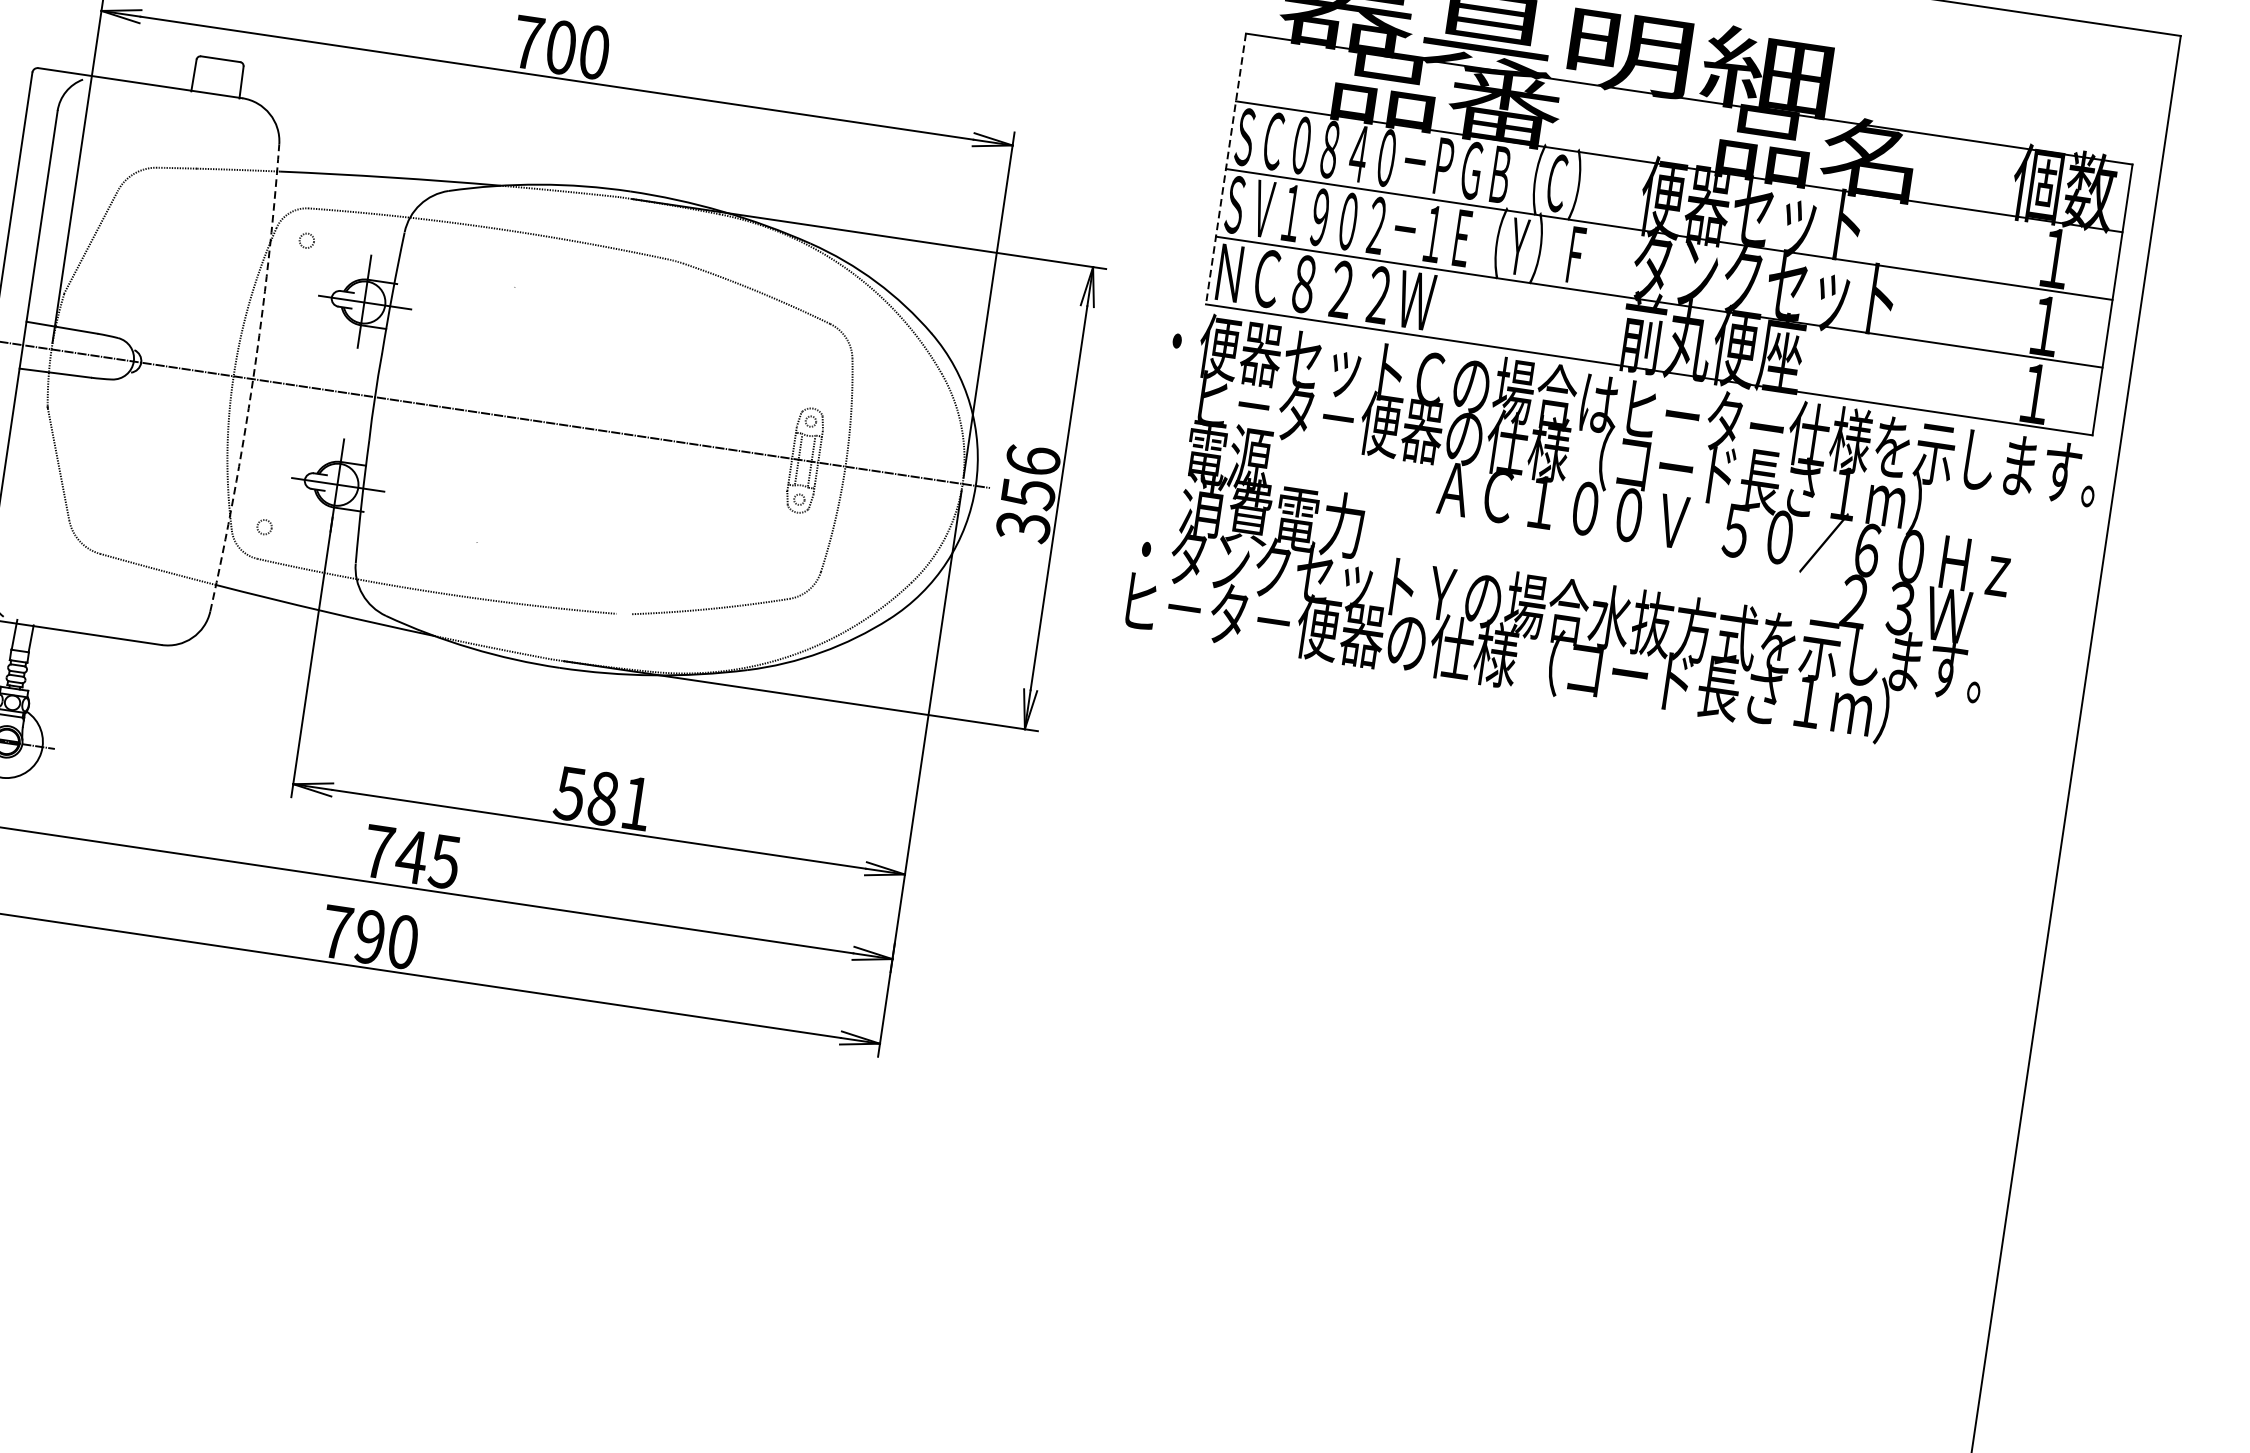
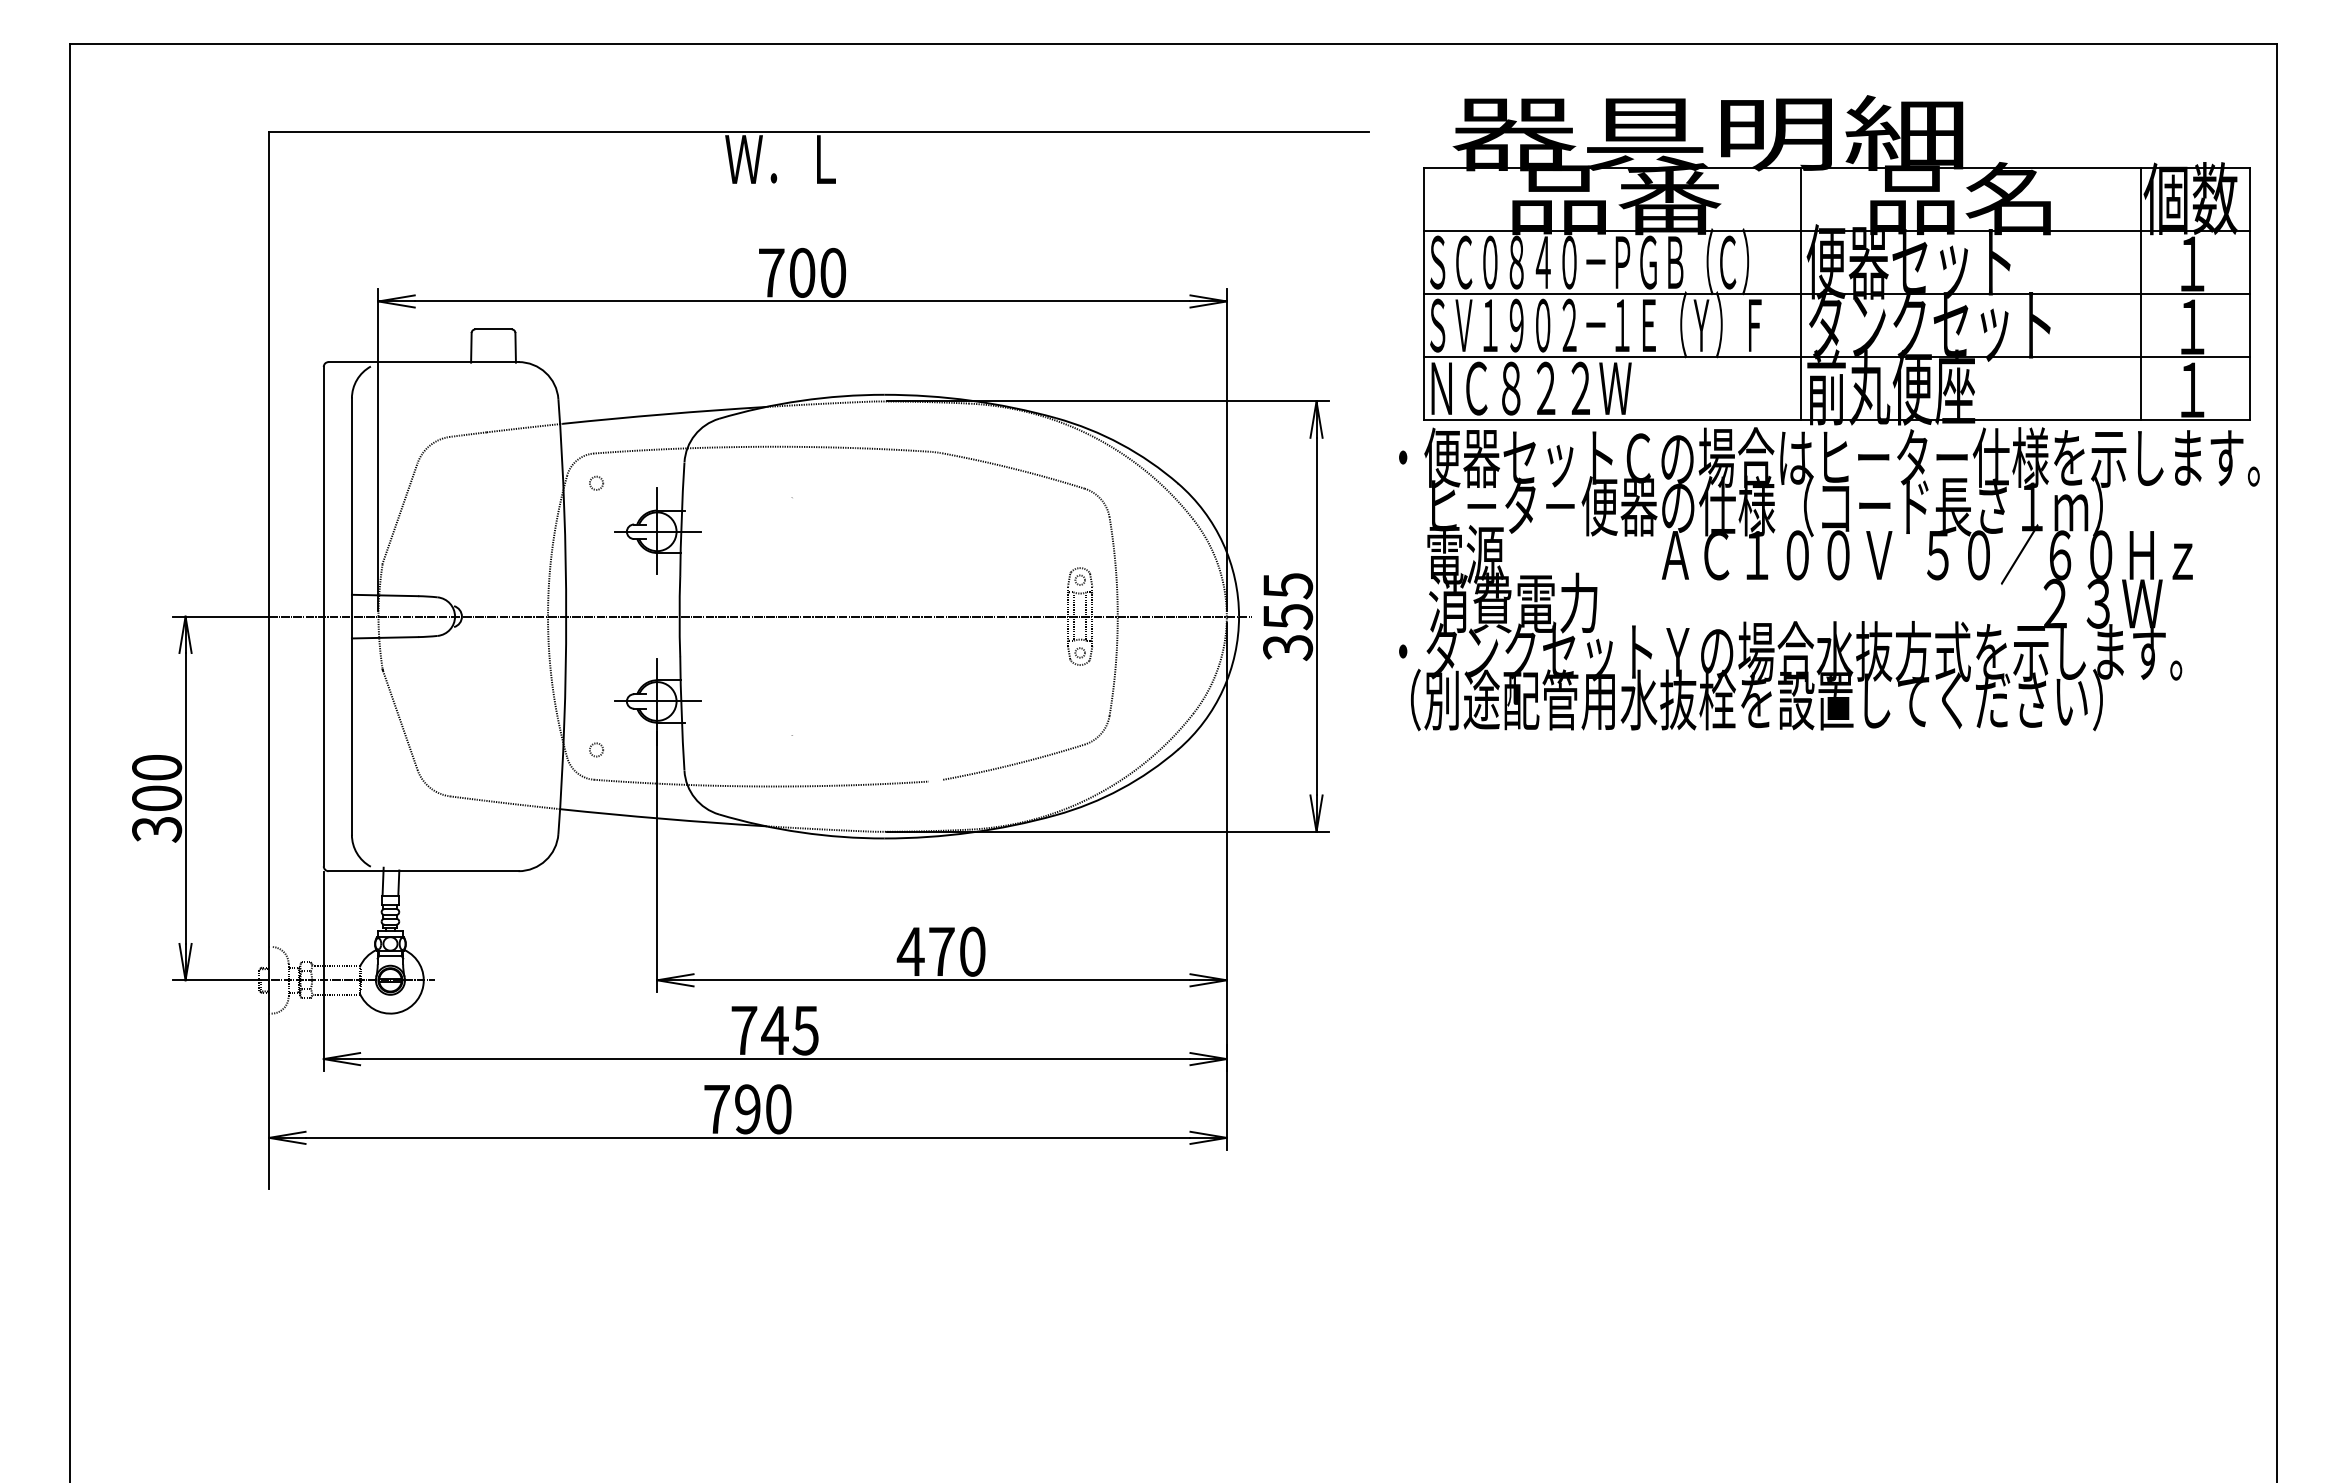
line: (1226, 169) -> (1424, 294), dashed -> solid
line: (1630, 229) -> (1801, 294), added
line: (1994, 282) -> (2140, 294), added
arc: (253, 379) -> (566, 616), dashed -> solid
text: (1033, 460) -> (1288, 585), 356 -> 355
text: (1508, 655) -> (1747, 699), ヒ－タ－便器の仕様（コード長さ１ｍ） -> （別途配管用水抜栓を設置してください）
text: (602, 798) -> (940, 951), 581 -> 470

